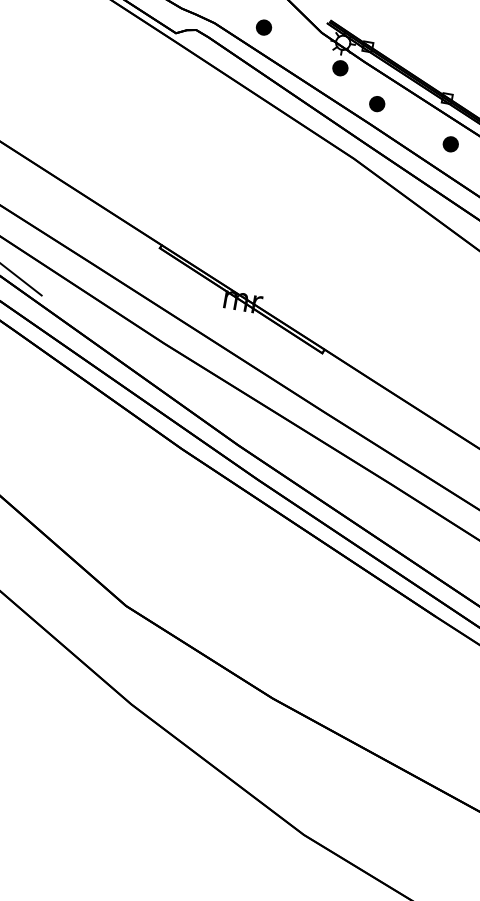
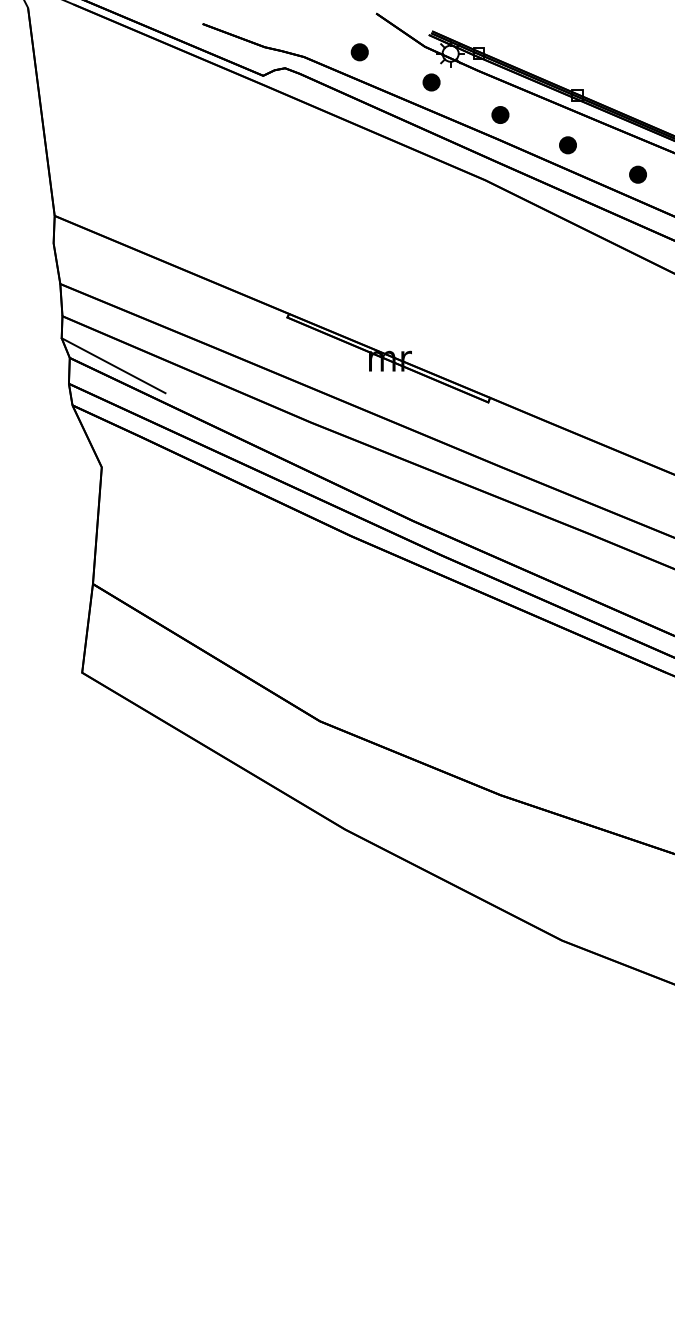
part: (340, 68) -> (431, 82), moved
part: (450, 144) -> (567, 145), moved

